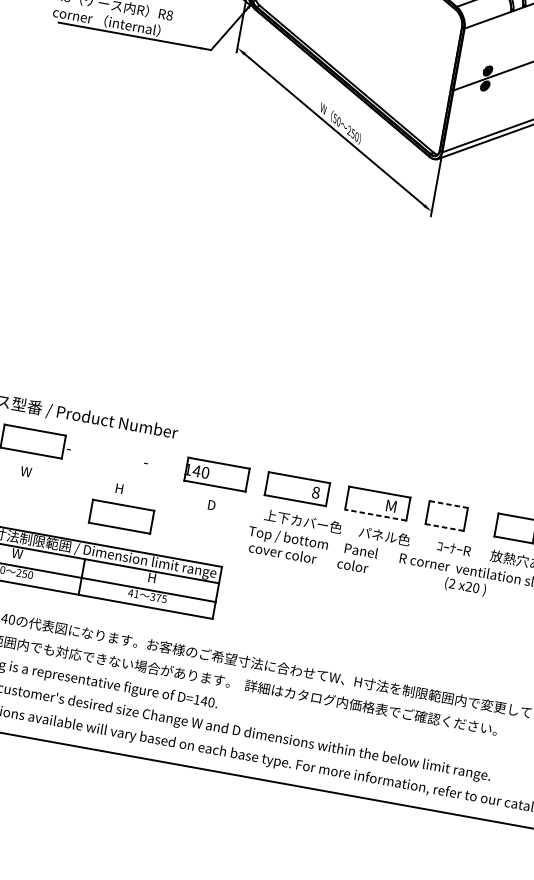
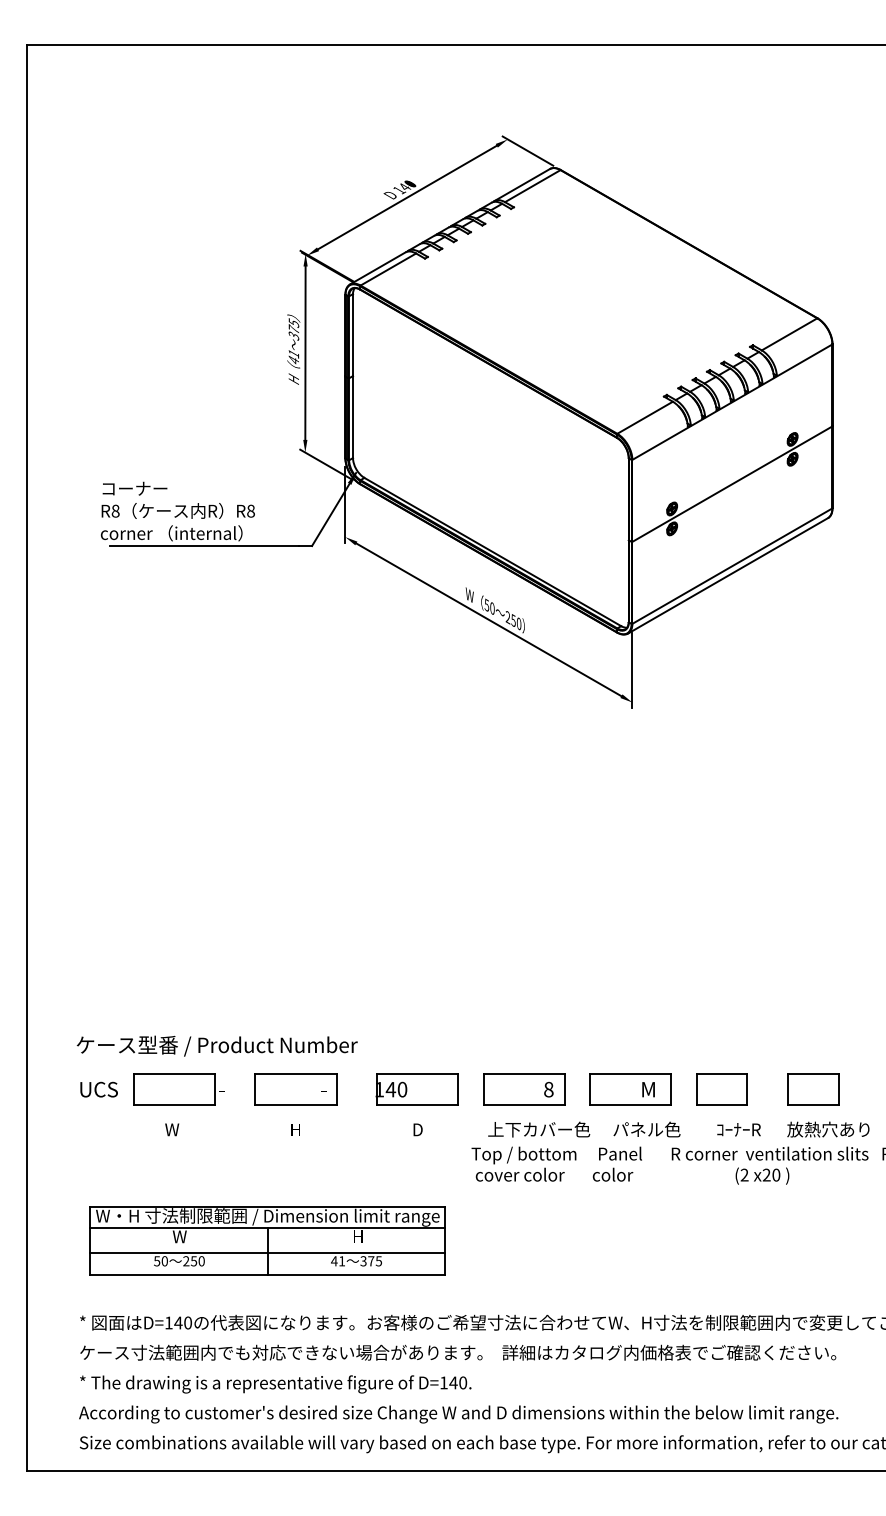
line: (449, 504) -> (722, 1074), dashed -> solid
line: (375, 514) -> (630, 1104), dashed -> solid
part: (121, 516) -> (295, 1089), moved
line: (444, 527) -> (721, 1104), dashed -> solid

